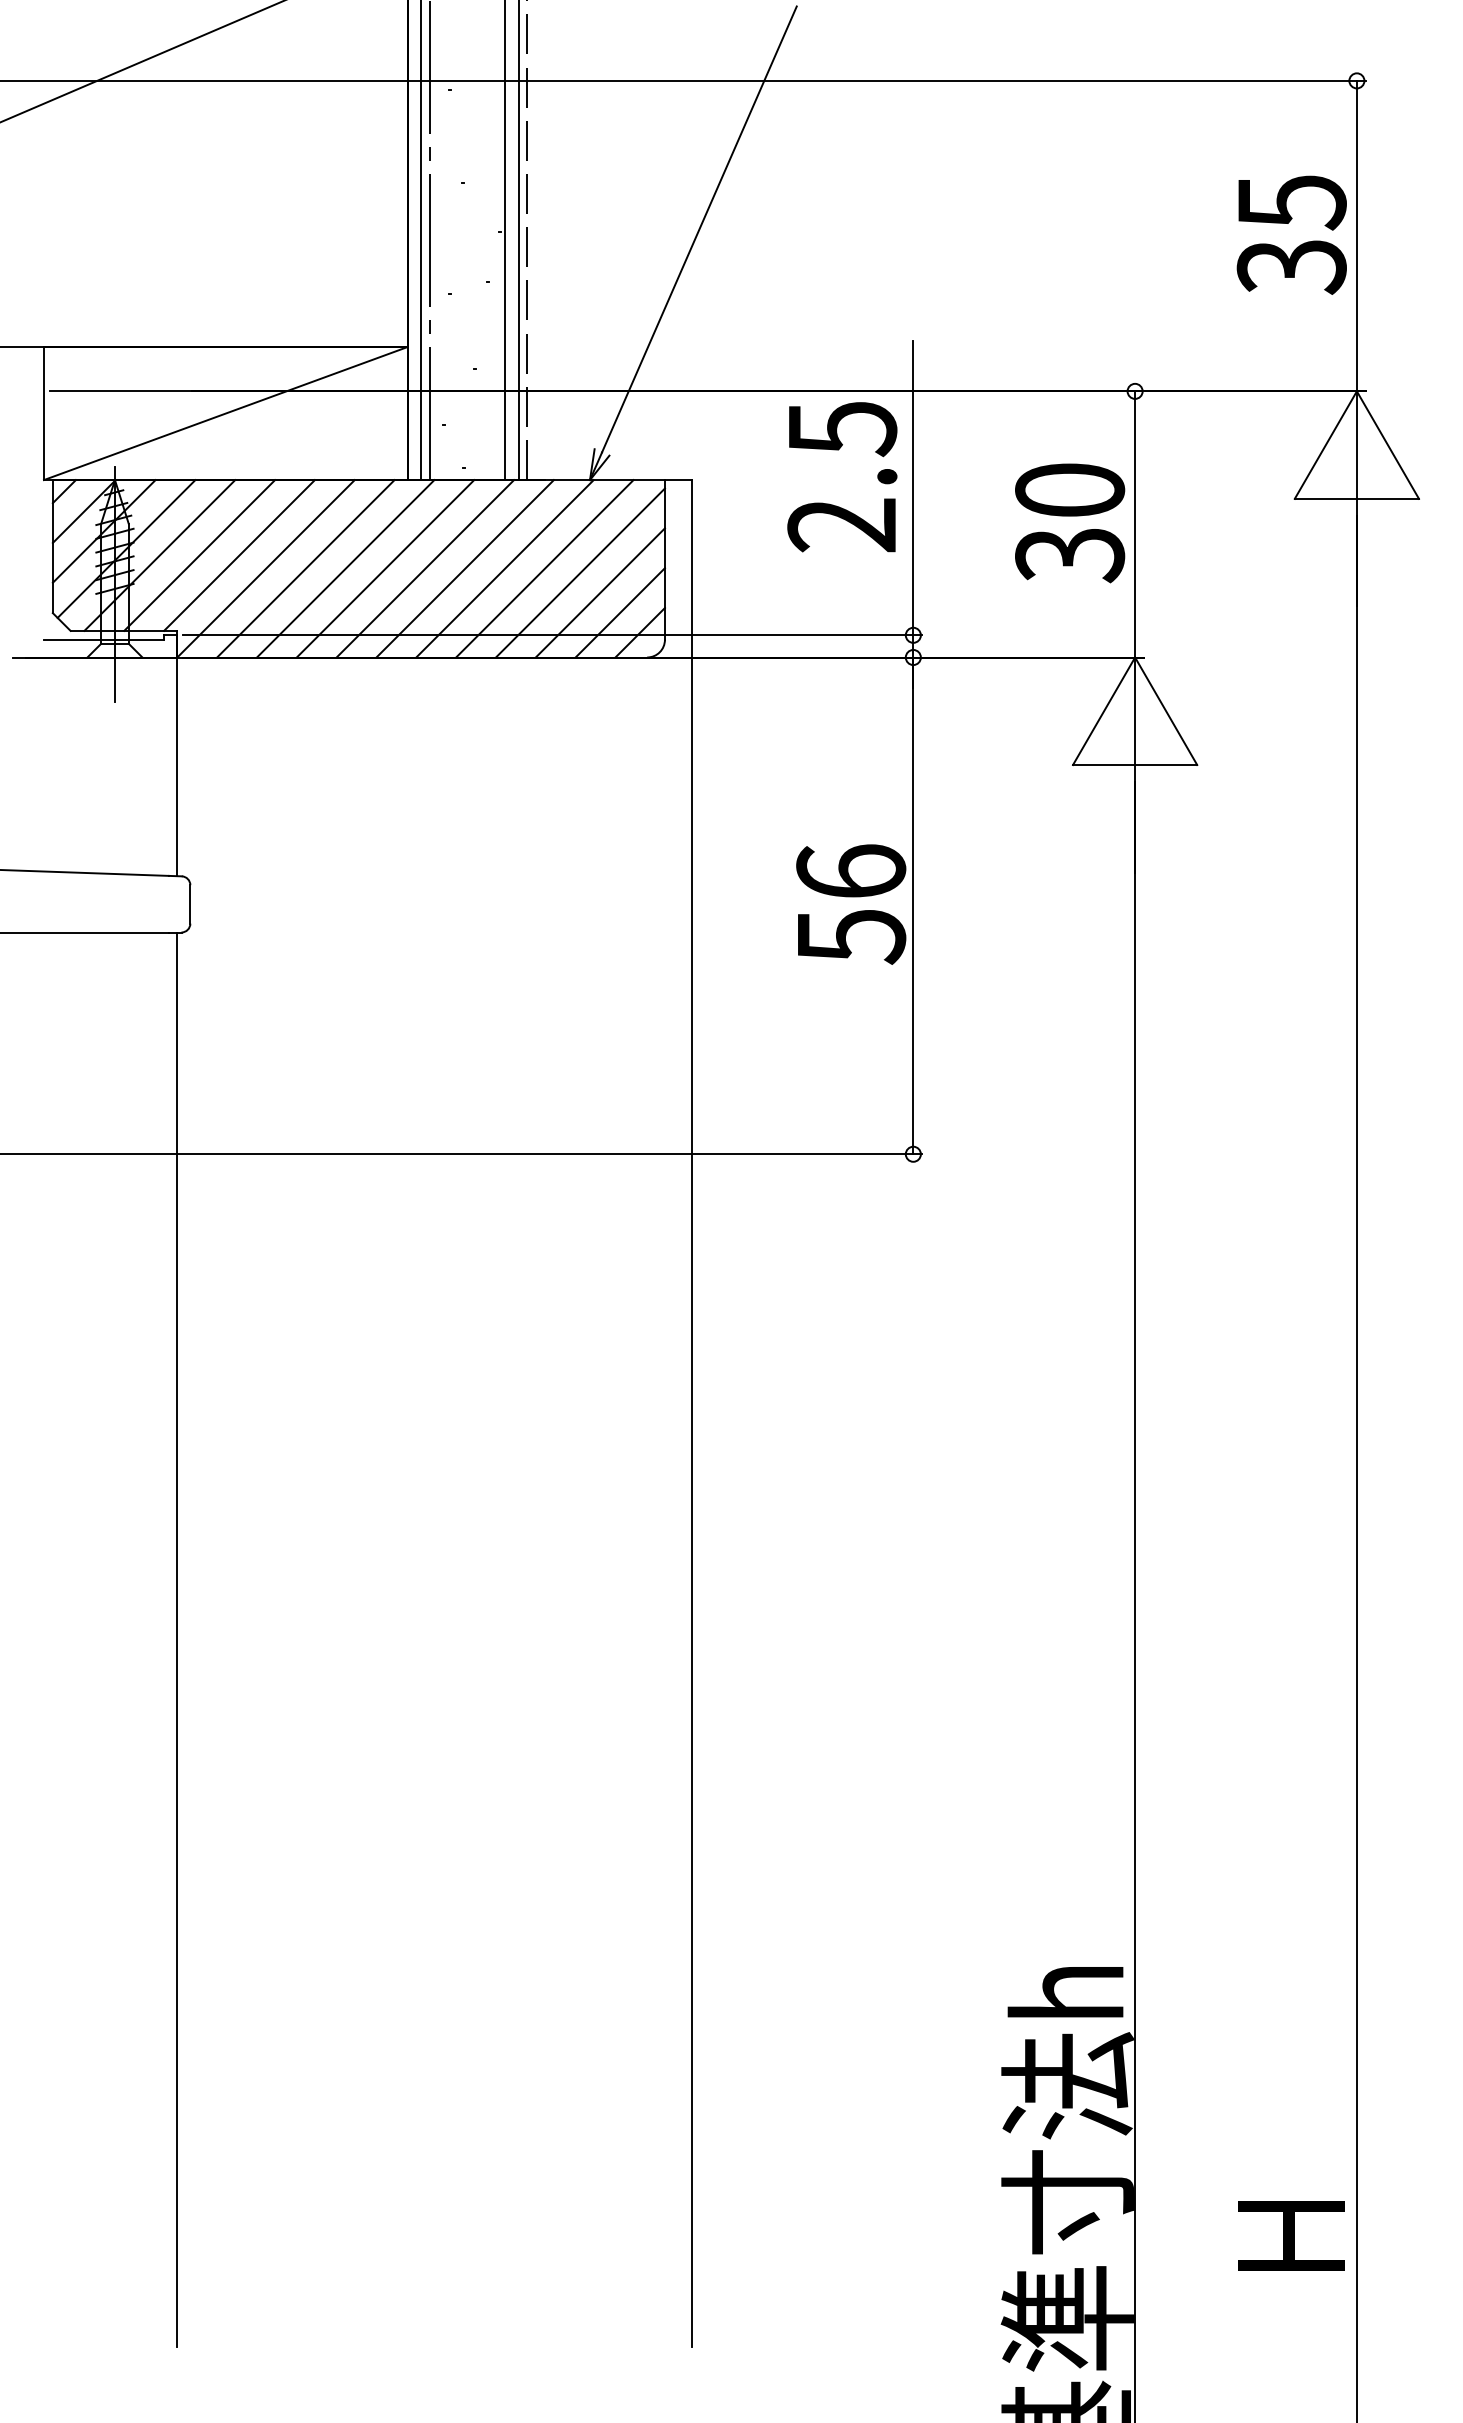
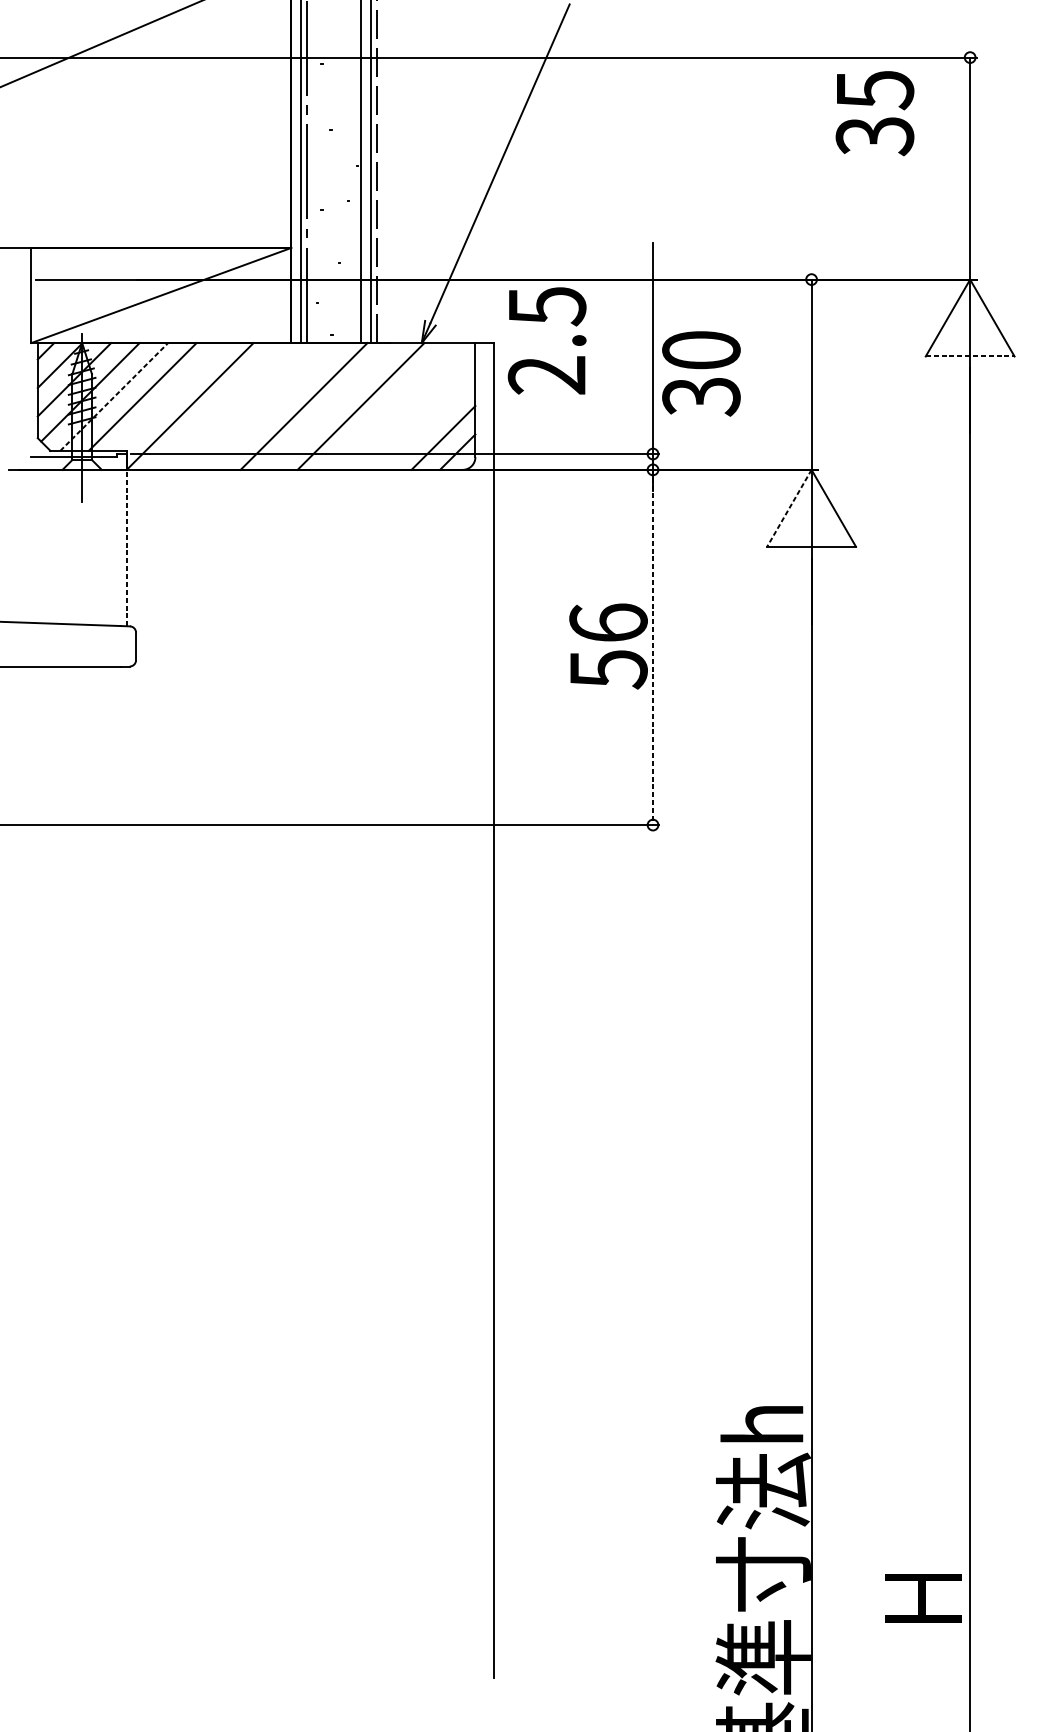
text: (1291, 234) -> (874, 113), moved
text: (842, 477) -> (547, 341), moved
line: (1357, 498) -> (970, 356), solid -> dashed
text: (1070, 523) -> (701, 374), moved
line: (159, 555) -> (114, 396), solid -> dashed
line: (239, 555) -> (171, 396), removed
line: (305, 568) -> (218, 406), removed
line: (345, 568) -> (247, 406), removed
line: (385, 568) -> (275, 406), removed
line: (464, 568) -> (332, 406), removed
line: (544, 568) -> (389, 406), removed
line: (579, 572) -> (414, 409), removed
line: (599, 592) -> (428, 423), removed
line: (1103, 711) -> (788, 508), solid -> dashed
line: (177, 766) -> (126, 547), solid -> dashed
line: (913, 906) -> (653, 647), solid -> dashed
line: (177, 1639) -> (126, 1172), removed

